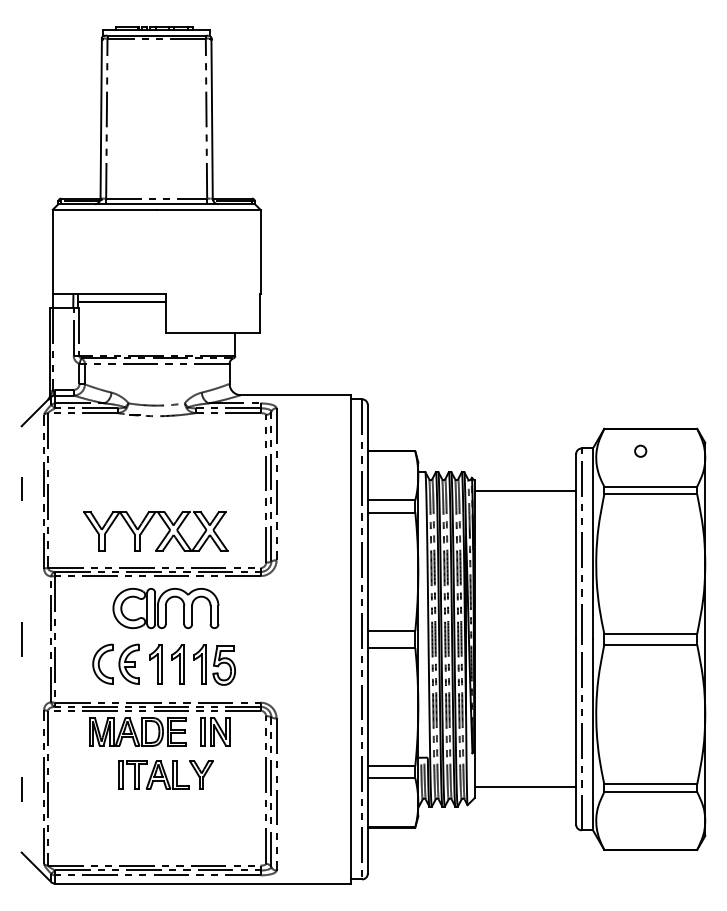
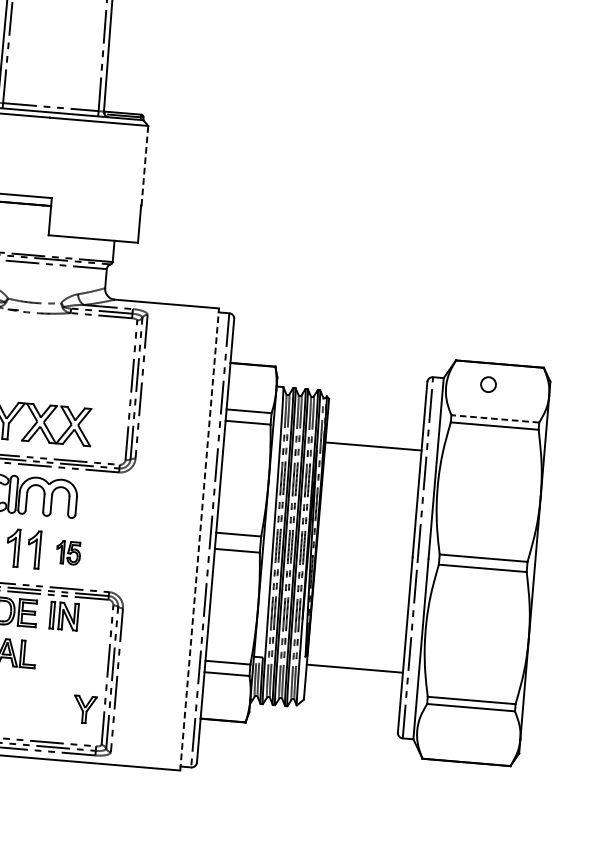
line: (260, 251) -> (144, 165), solid -> dashed
circle: (640, 450) -> (488, 383), size x1.4
line: (650, 486) -> (495, 418), solid -> dashed
line: (525, 491) -> (373, 446), moved
line: (350, 638) -> (199, 538), solid -> dashed
part: (214, 664) -> (68, 552), size x0.6
part: (201, 774) -> (84, 709), moved
line: (525, 787) -> (355, 668), moved

